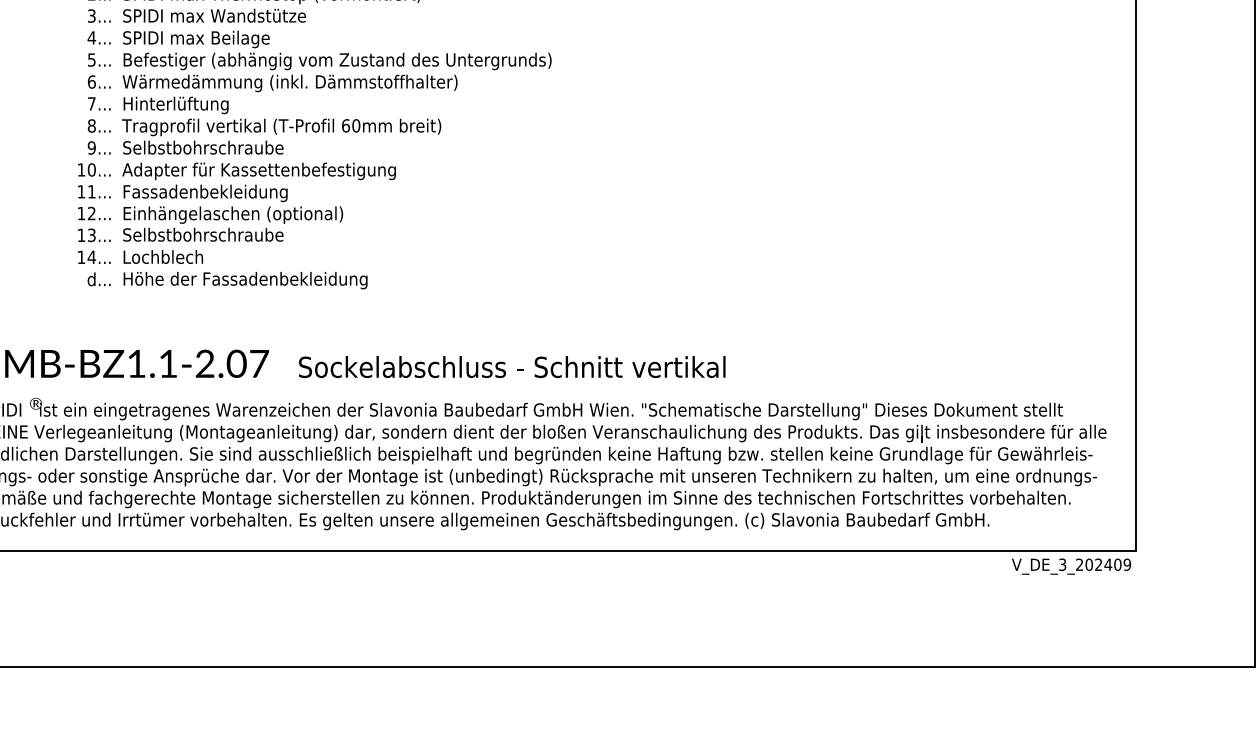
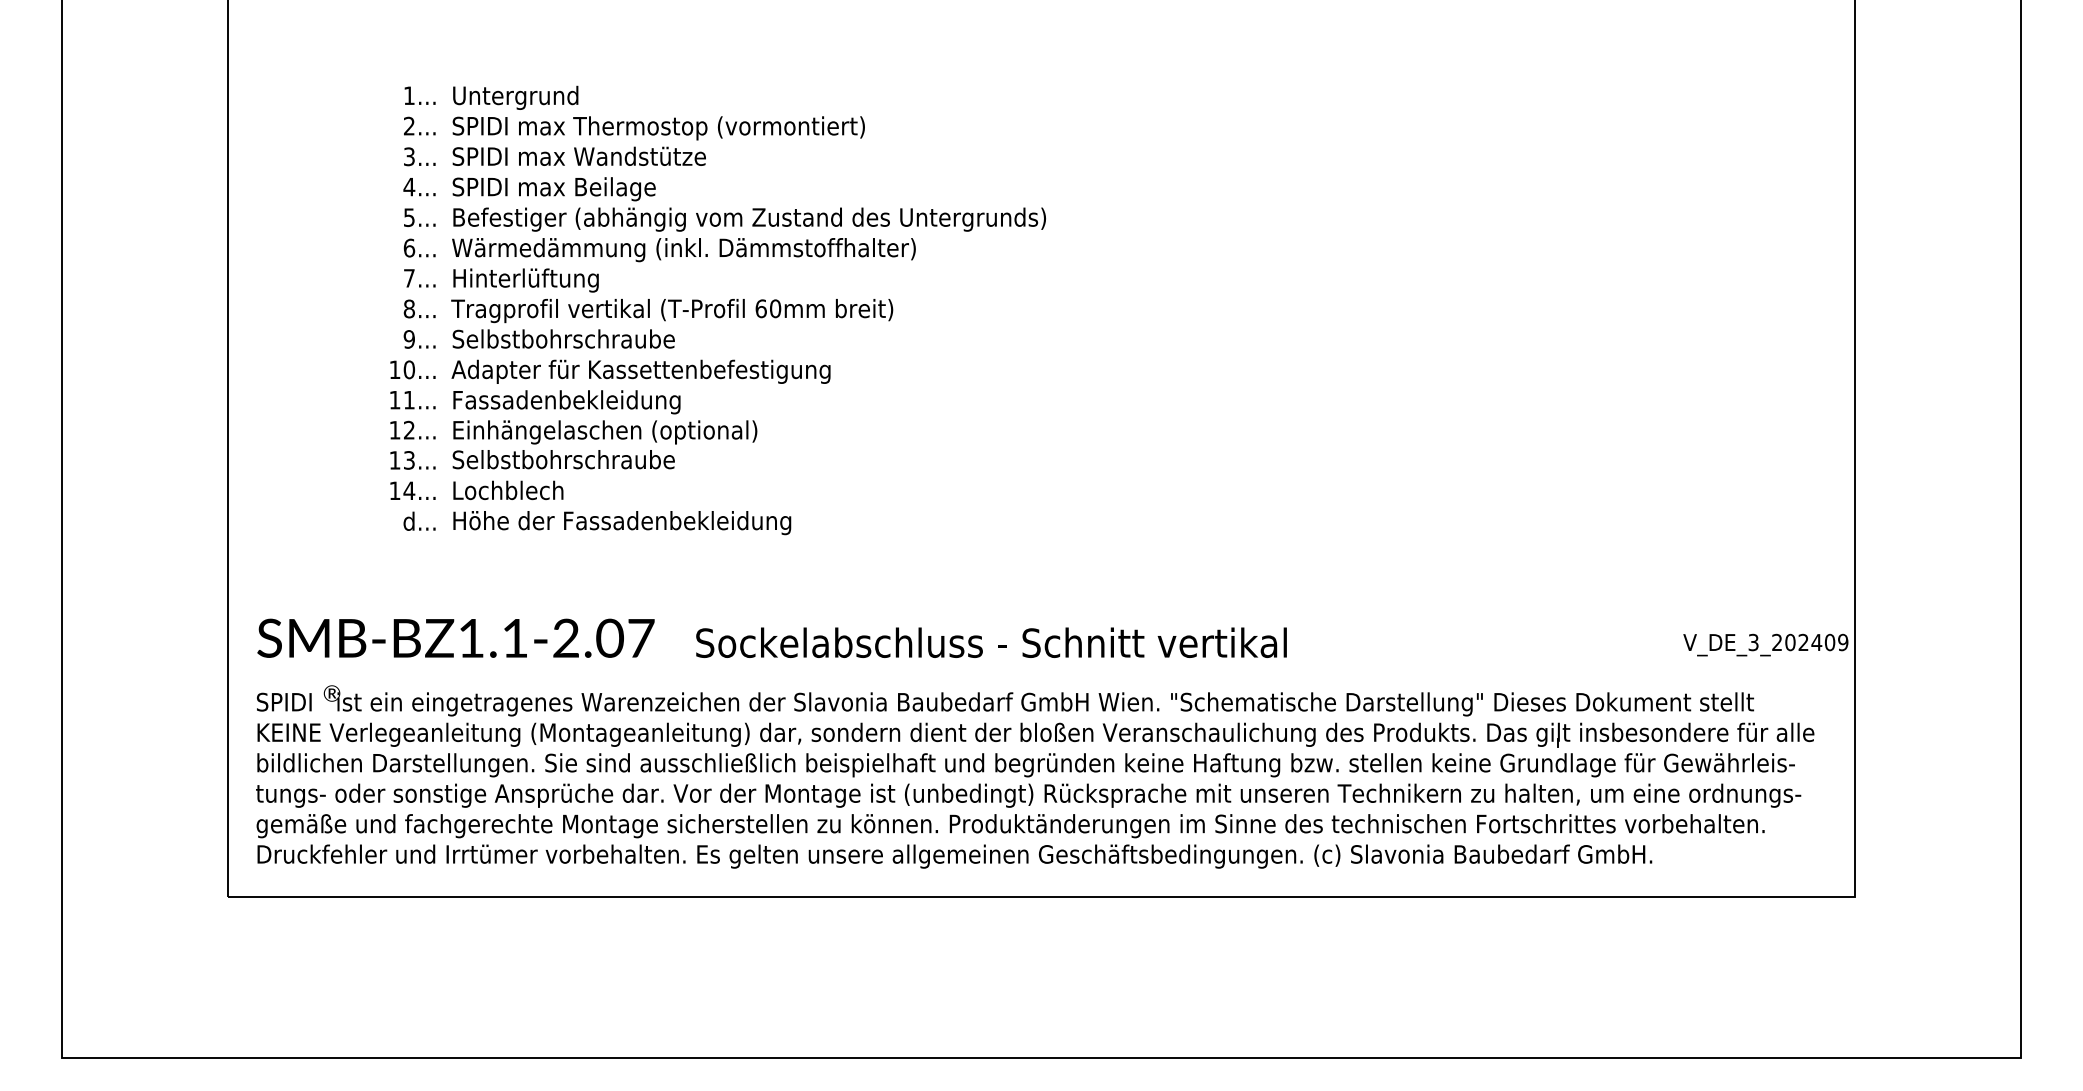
text: (1071, 566) -> (1765, 644), moved

